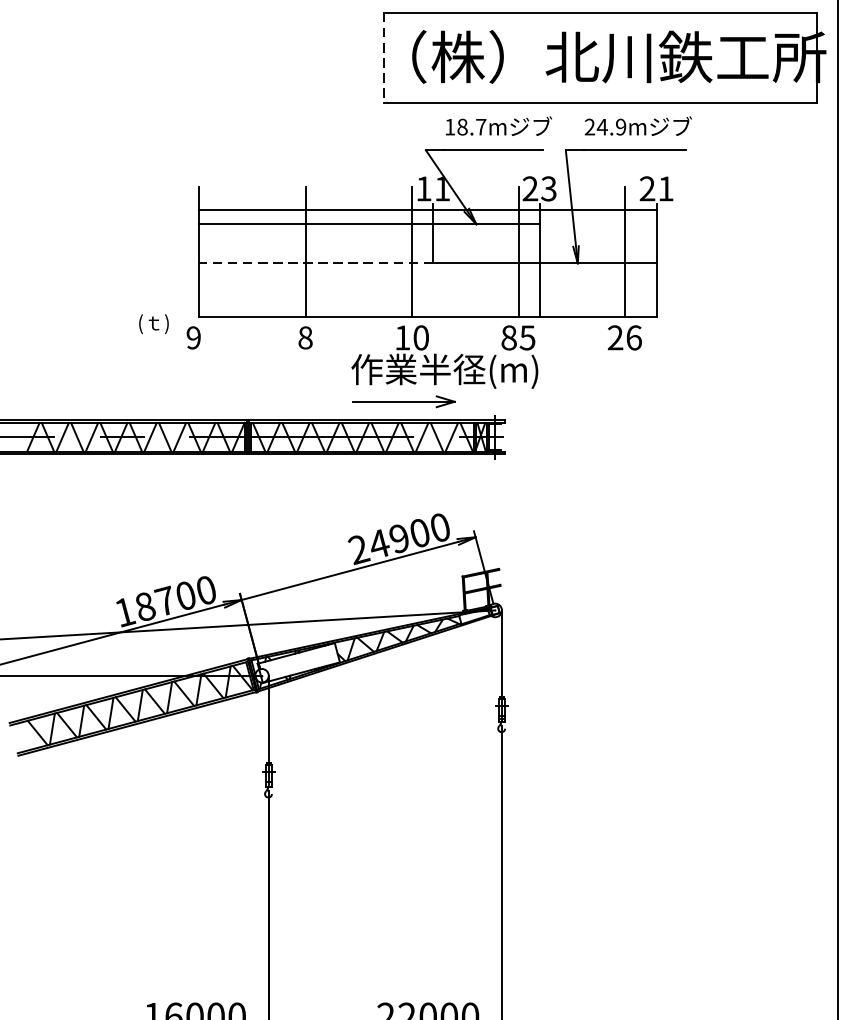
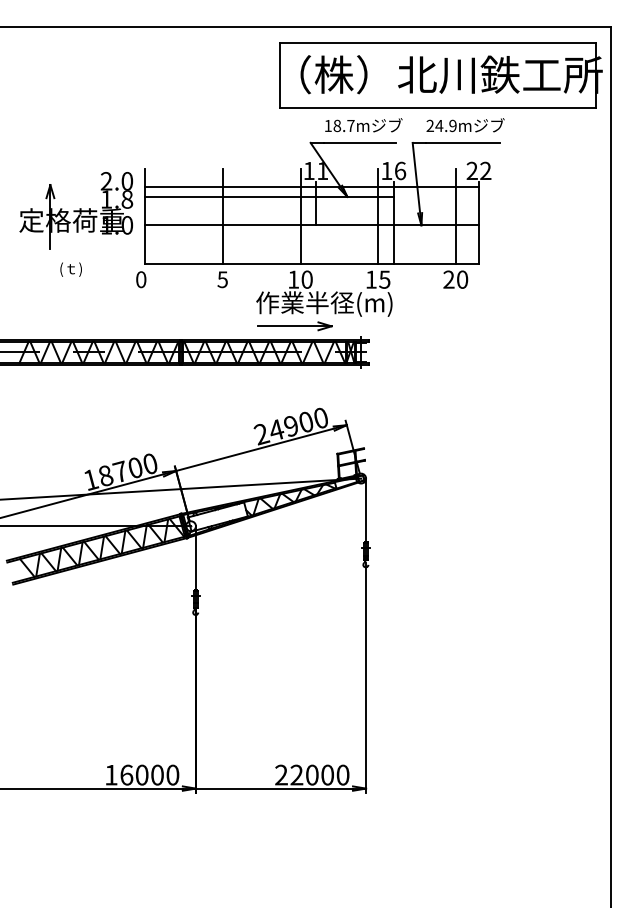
line: (384, 58) -> (280, 75), dashed -> solid
text: (539, 188) -> (393, 170), 23 -> 16
text: (665, 188) -> (485, 170), 21 -> 22
part: (105, 243) -> (76, 210), added
line: (316, 263) -> (230, 225), dashed -> solid
text: (153, 323) -> (70, 269), moved
text: (194, 337) -> (141, 279), 9 -> 0
text: (305, 337) -> (222, 279), 8 -> 5
text: (508, 337) -> (370, 279), 85 -> 15
text: (634, 337) -> (462, 279), 26 -> 20

